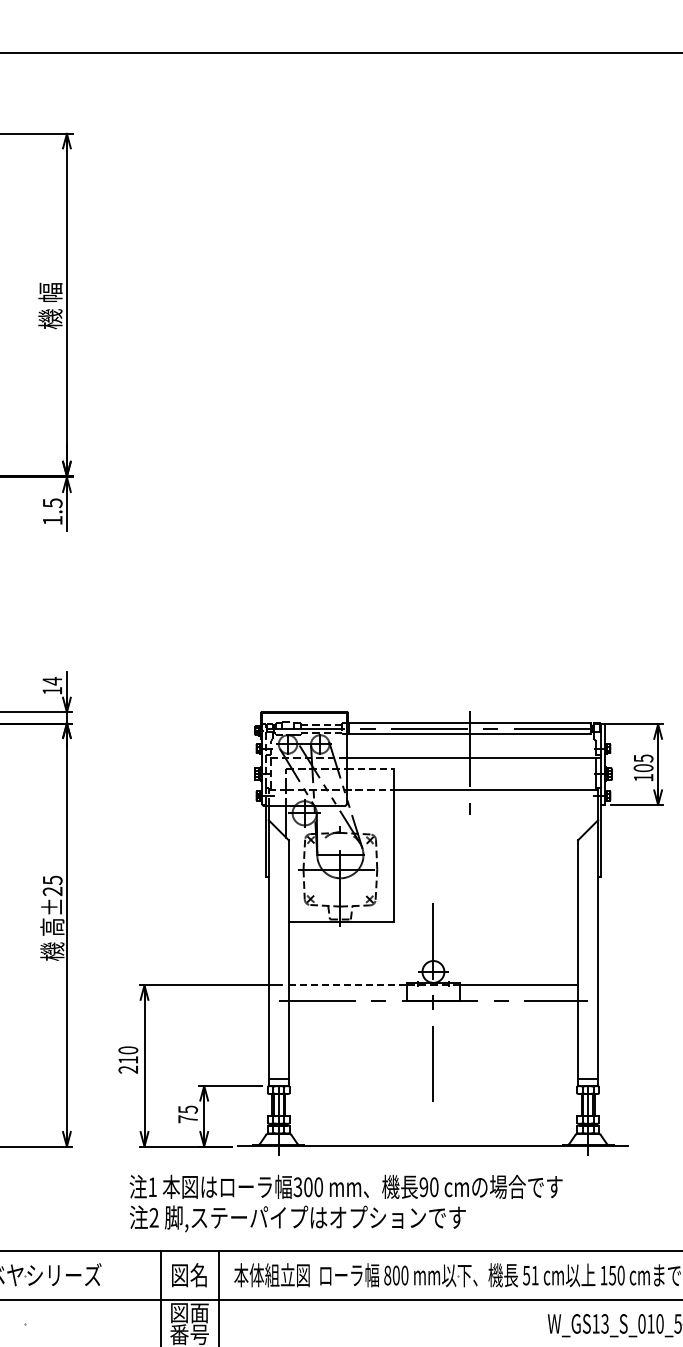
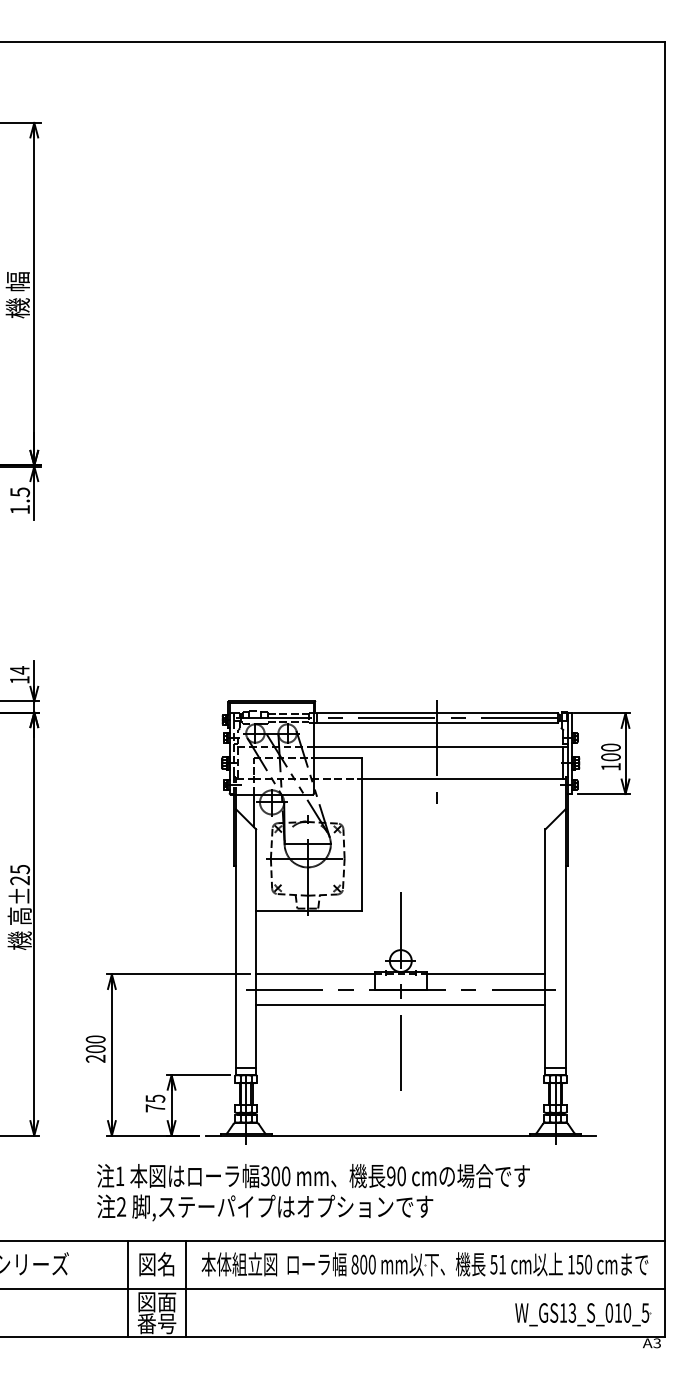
text: (643, 758) -> (610, 747), 105 -> 100
line: (370, 768) -> (337, 757), dashed -> solid
line: (348, 985) -> (315, 974), dashed -> solid
line: (433, 1016) -> (400, 1005), added
text: (128, 1060) -> (95, 1049), 210 -> 200

